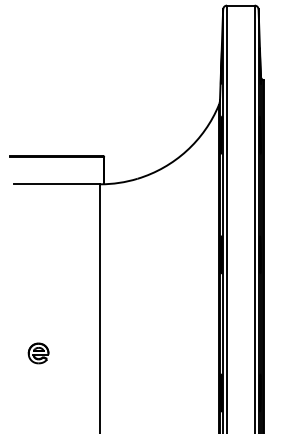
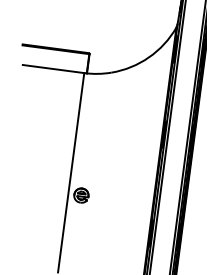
part: (38, 353) -> (81, 195), moved

